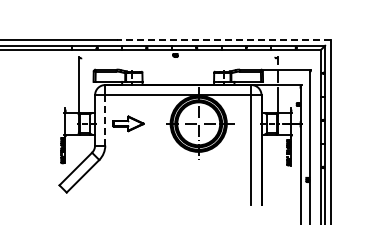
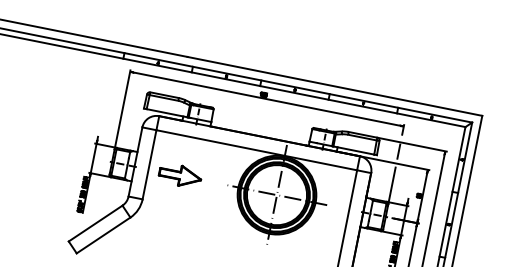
line: (223, 39) -> (334, 86), dashed -> solid
line: (178, 58) -> (267, 99), added
line: (105, 120) -> (149, 164), dashed -> solid

